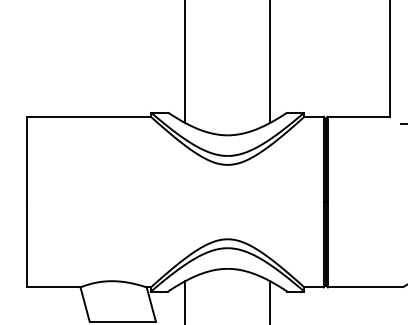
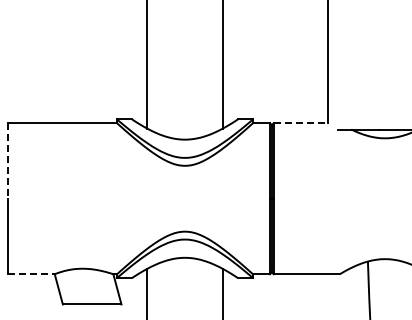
line: (359, 117) -> (301, 123), solid -> dashed
line: (27, 158) -> (7, 160), solid -> dashed
line: (54, 287) -> (31, 274), solid -> dashed

